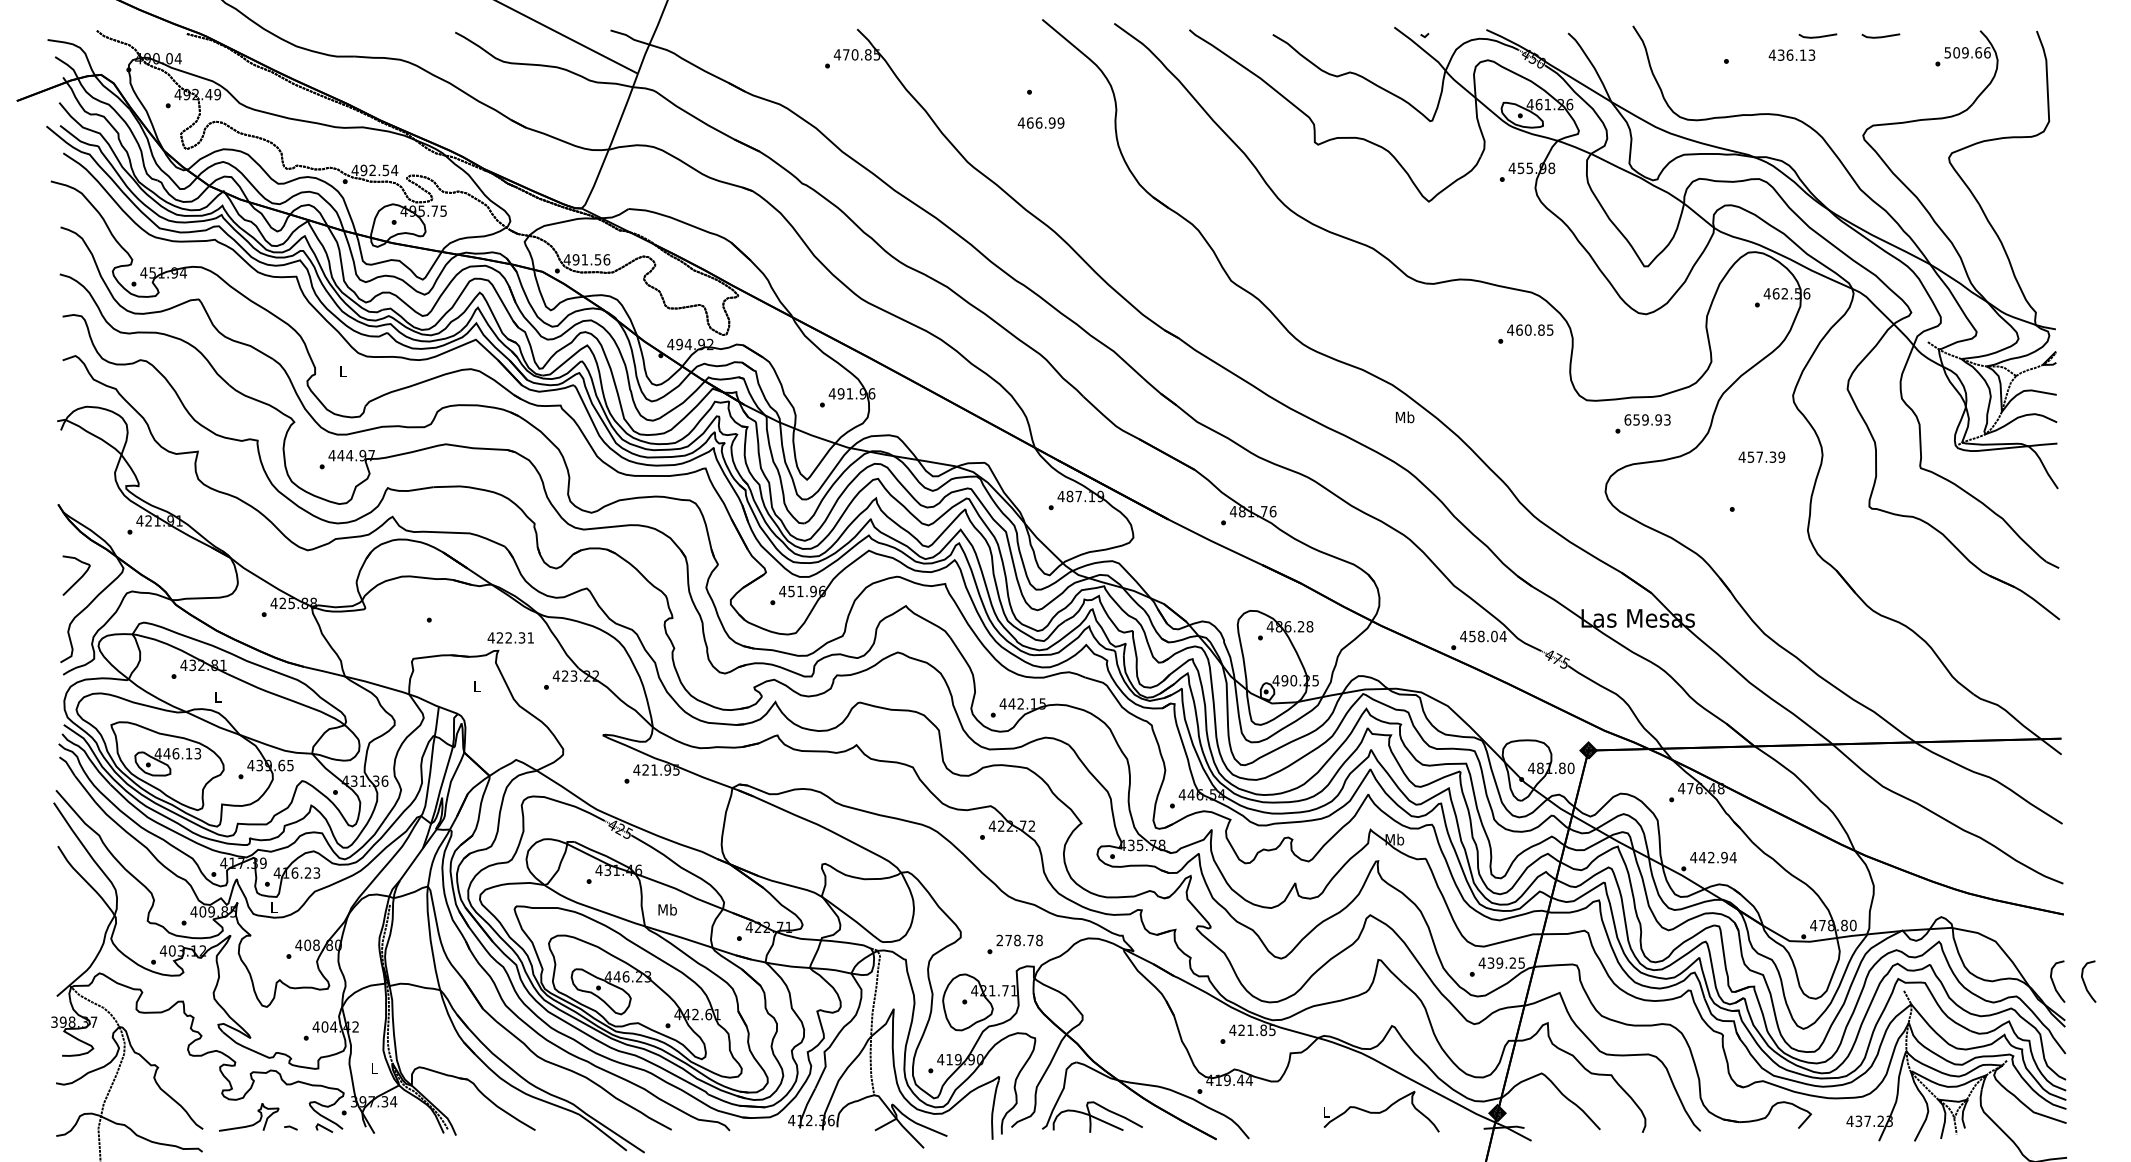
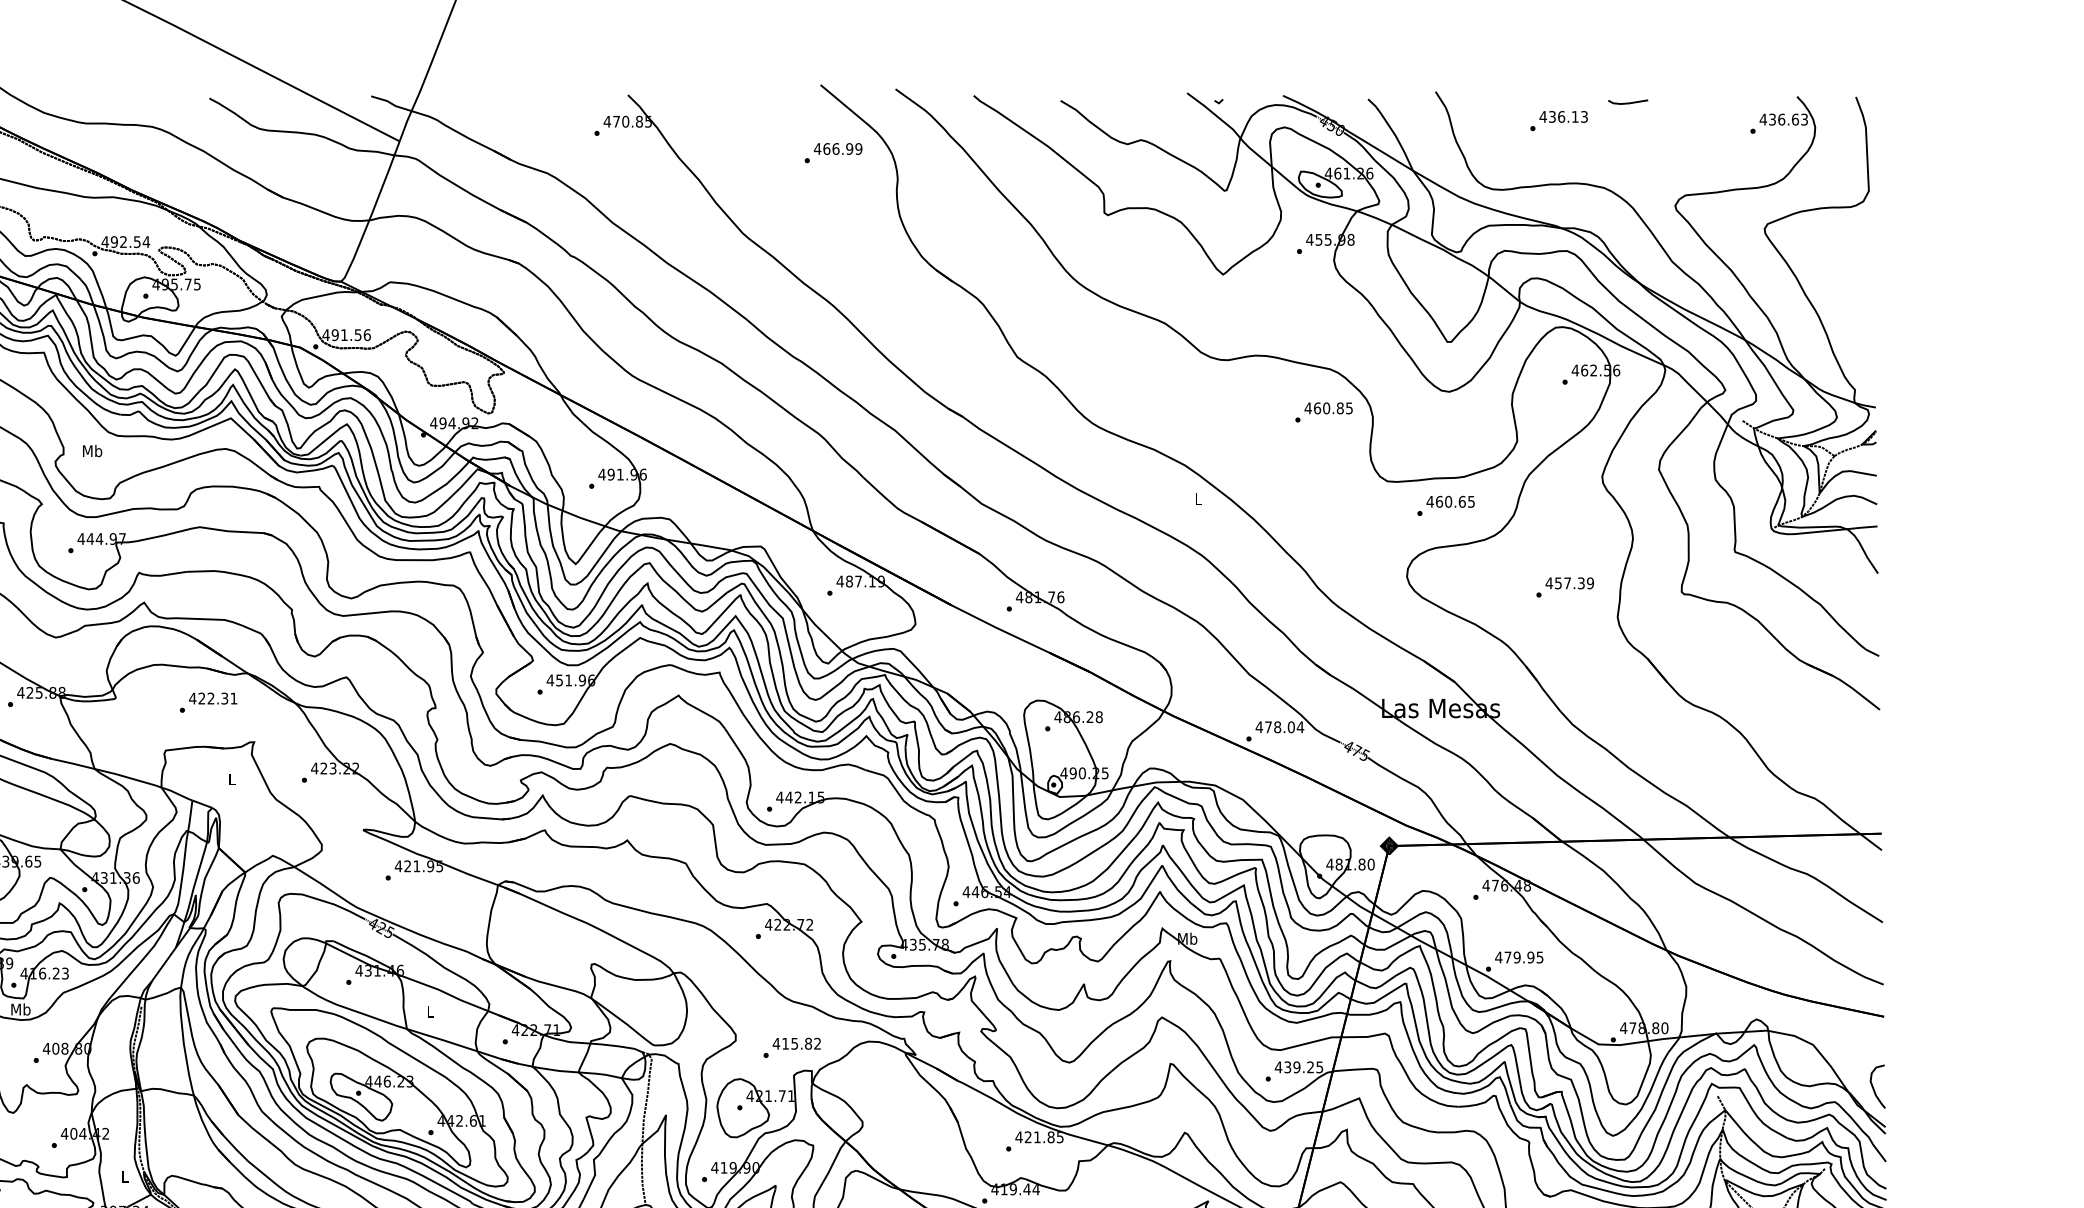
line: (1880, 36) -> (1693, 102), removed
text: (1967, 52) -> (1783, 119), 509.66 -> 436.63
text: (1791, 54) -> (1563, 116), moved
text: (1040, 122) -> (837, 148), moved
text: (342, 370) -> (92, 450), L -> Mb
text: (1404, 417) -> (1197, 499), Mb -> L
text: (1647, 419) -> (1450, 501), 659.93 -> 460.65
text: (1761, 456) -> (1569, 582), moved
text: (1472, 636) -> (1268, 727), 458.04 -> 478.04
text: (510, 637) -> (212, 698), moved
text: (1717, 857) -> (1523, 957), 442.94 -> 479.95
text: (274, 907) -> (21, 1009), L -> Mb
text: (667, 909) -> (430, 1011), Mb -> L
text: (1019, 940) -> (796, 1043), 278.78 -> 415.82
curve: (2085, 983) -> (1906, 1088), removed

